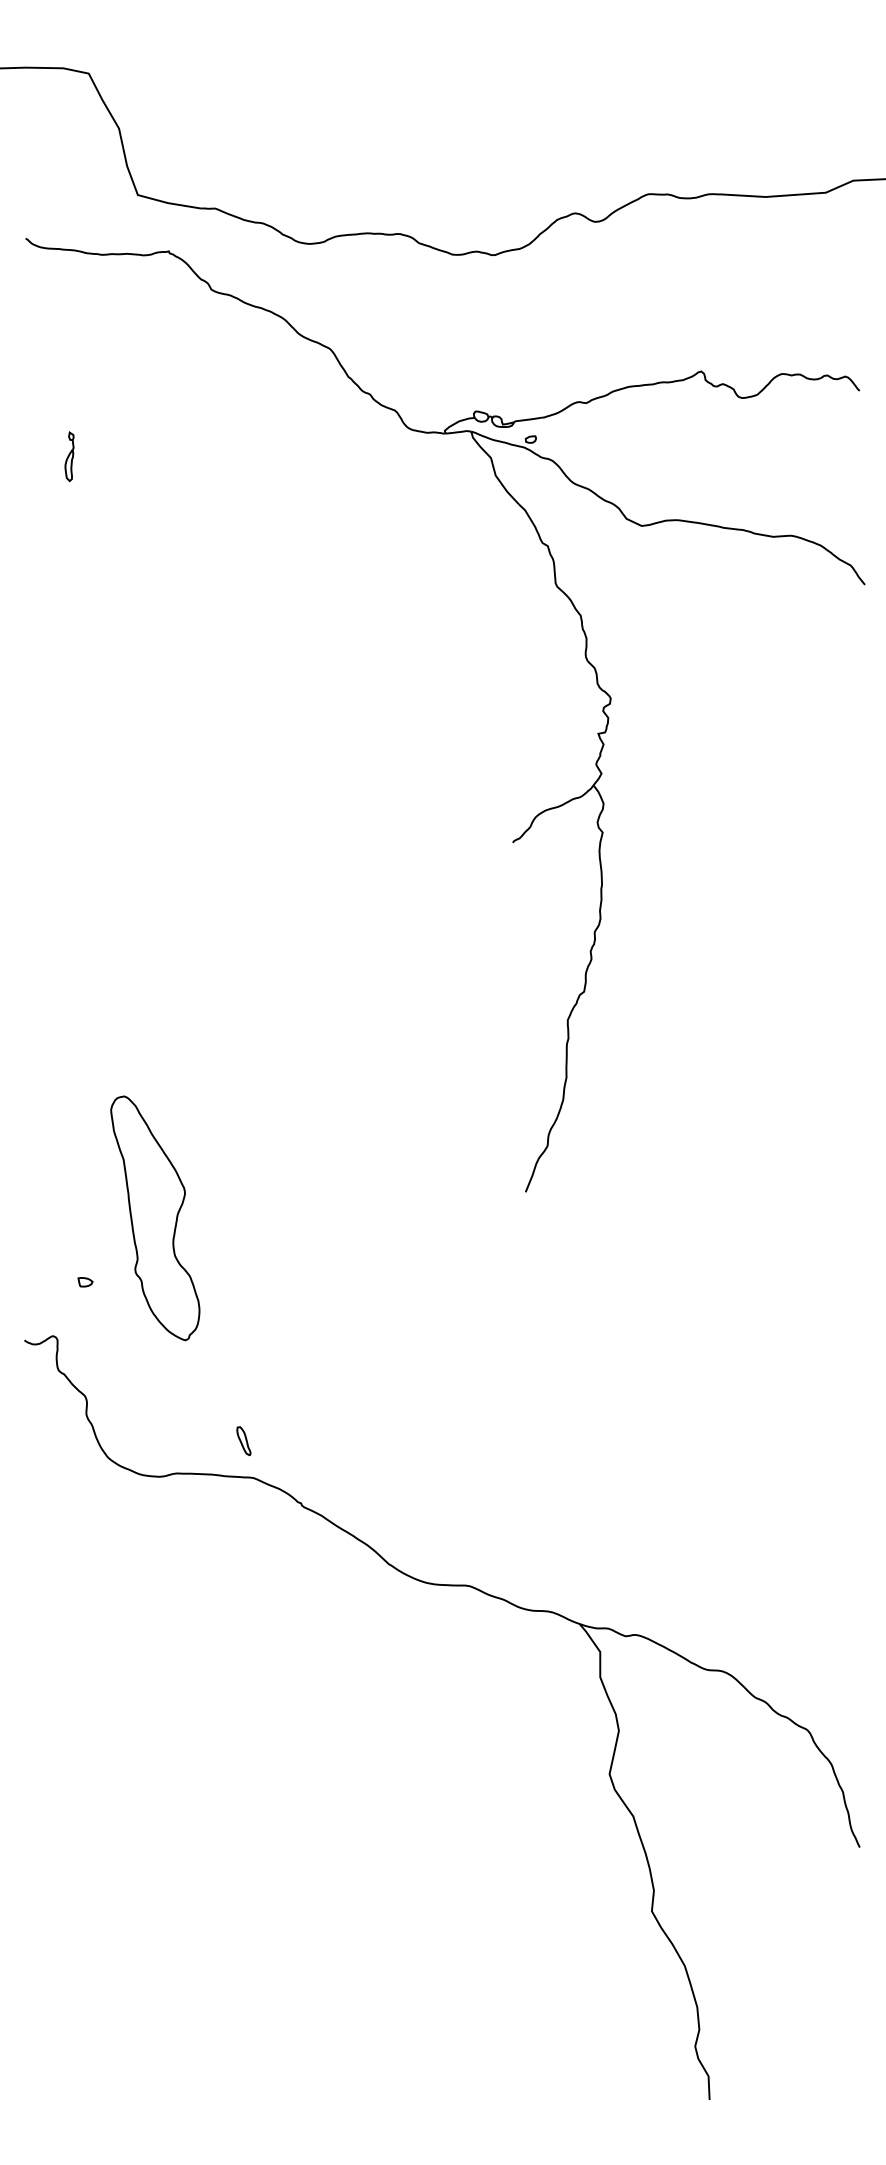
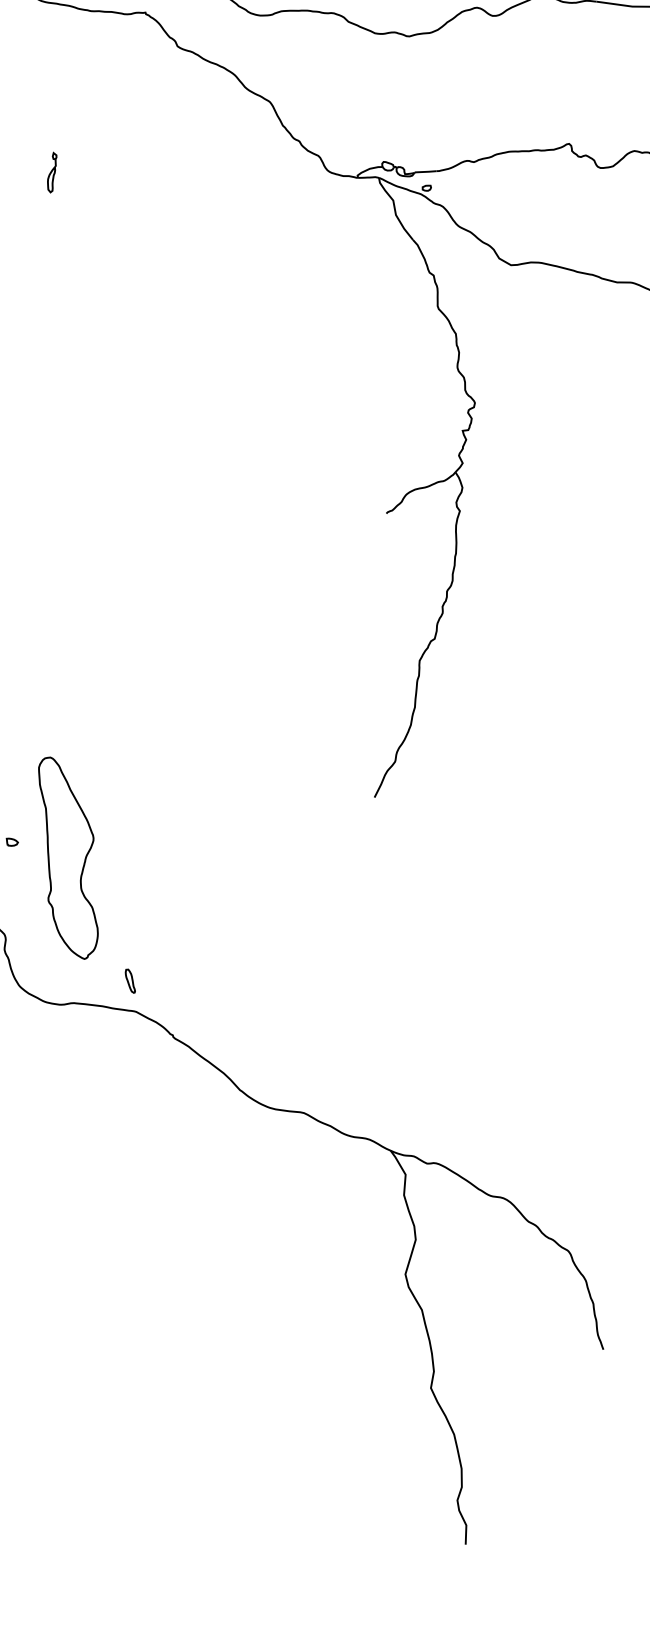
part: (155, 1218) -> (68, 858), moved

